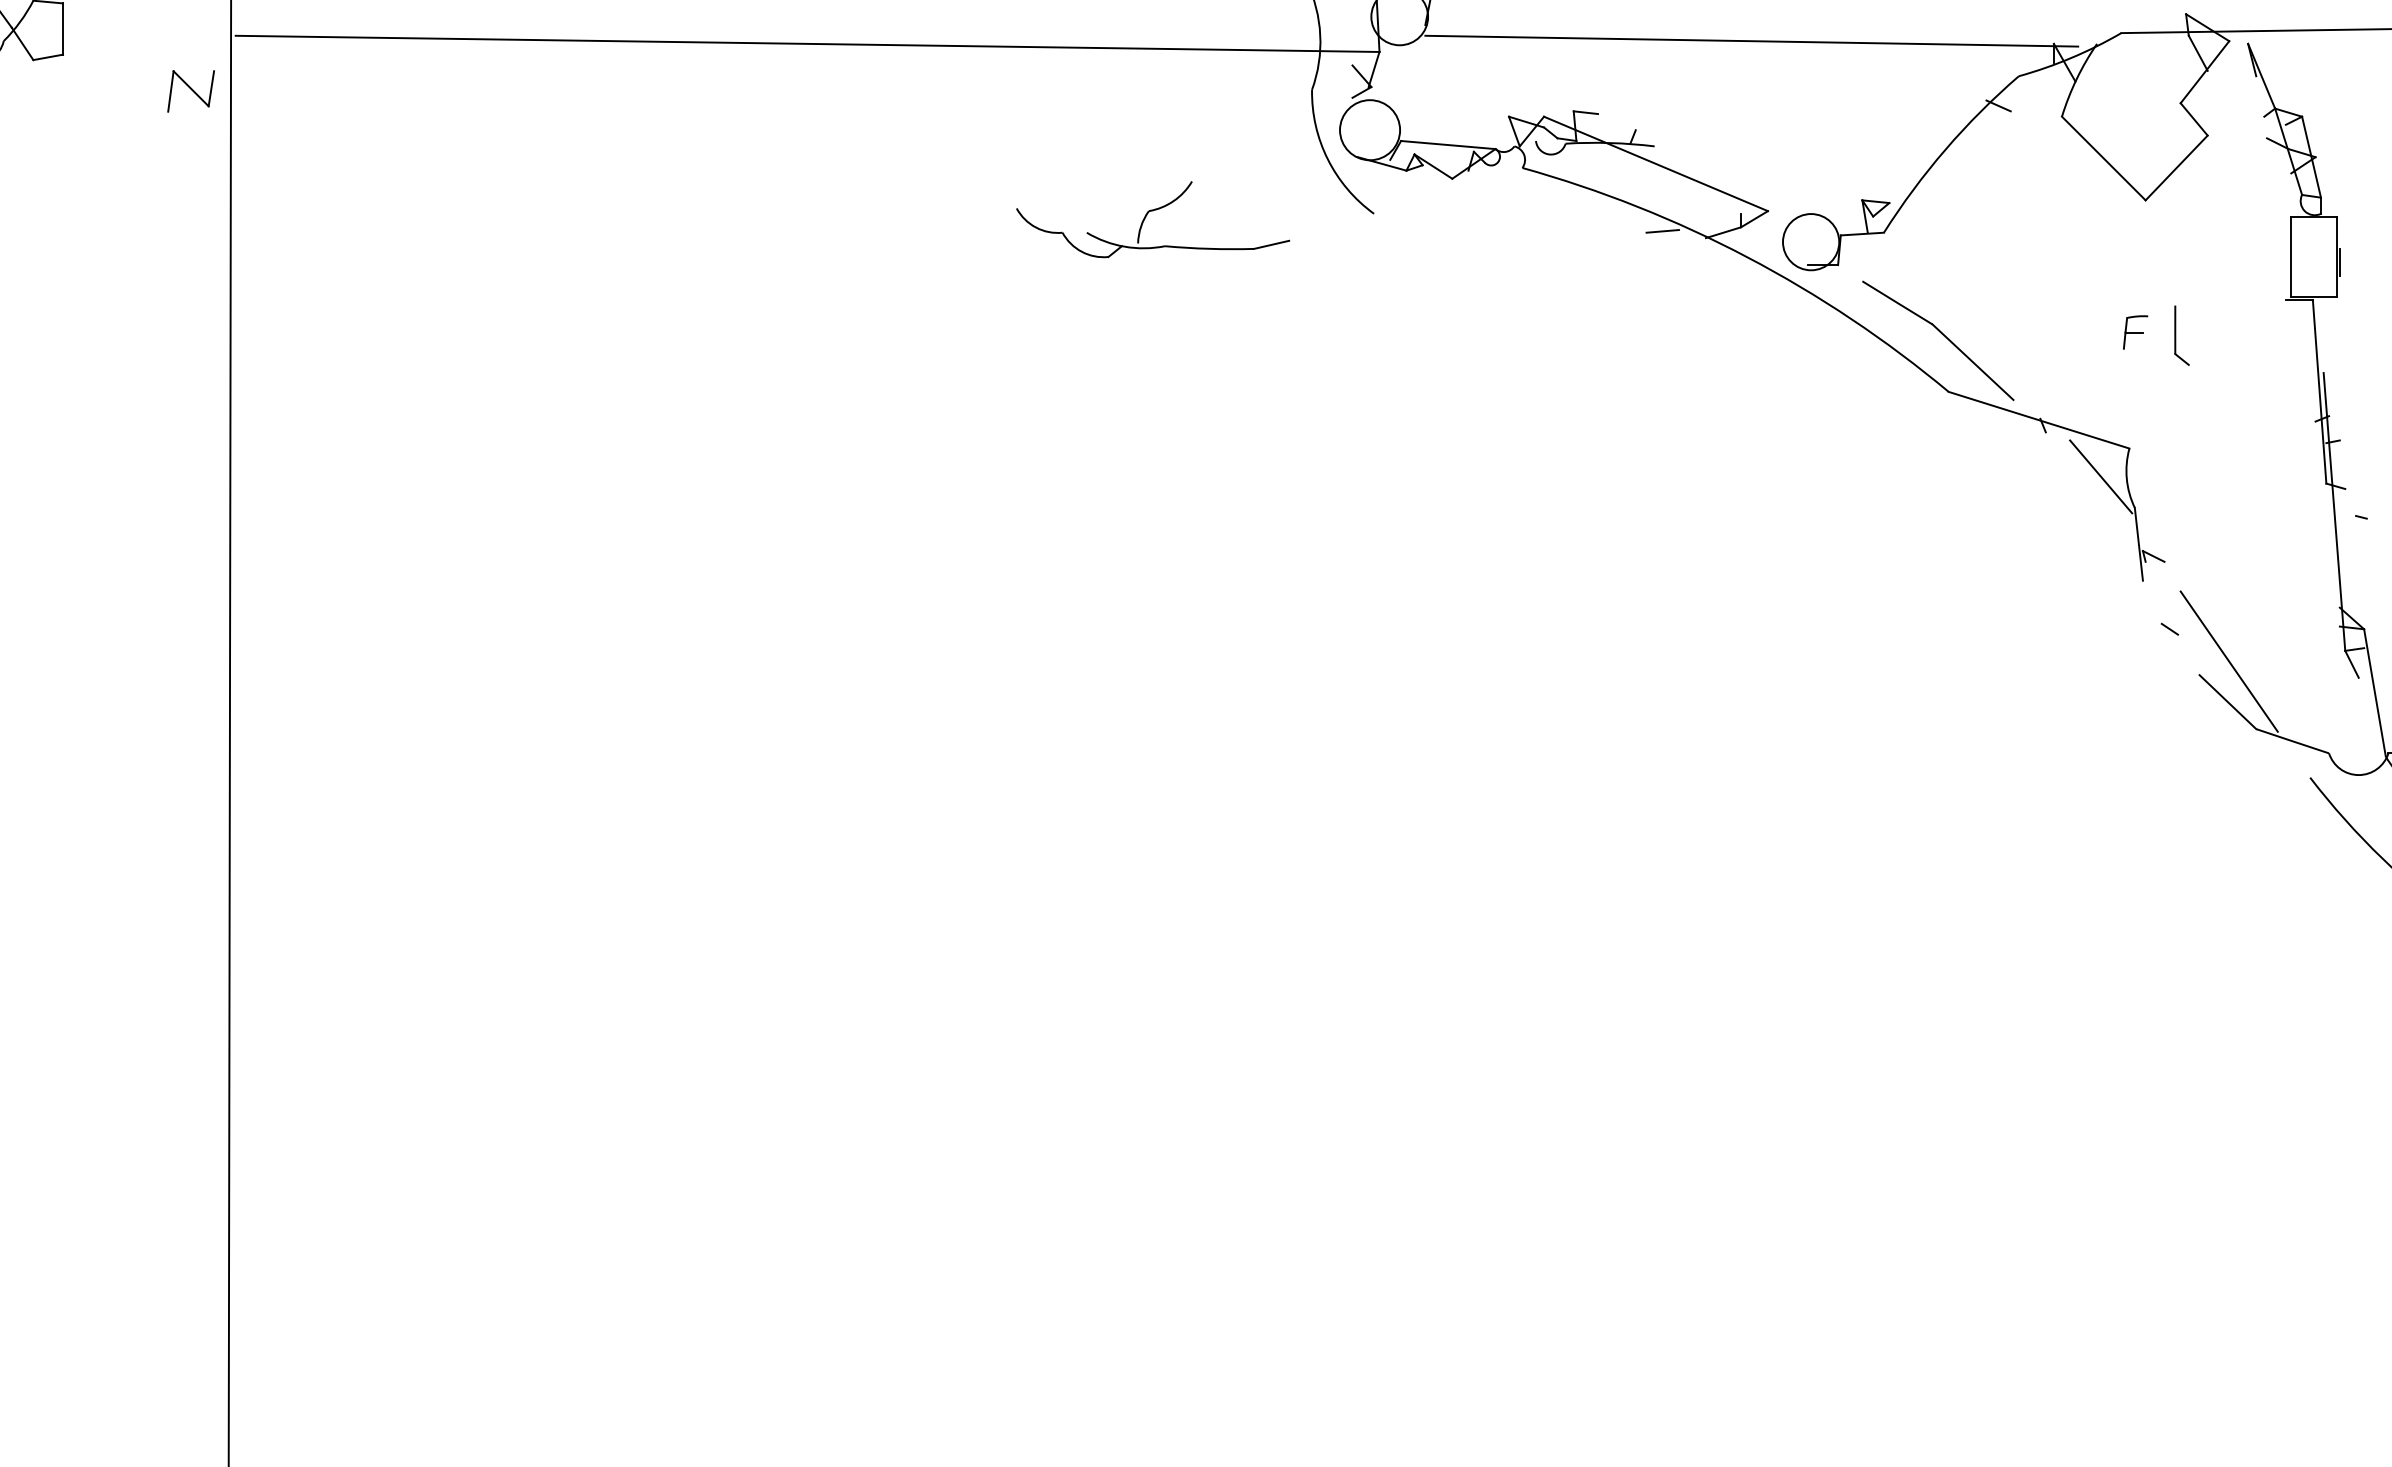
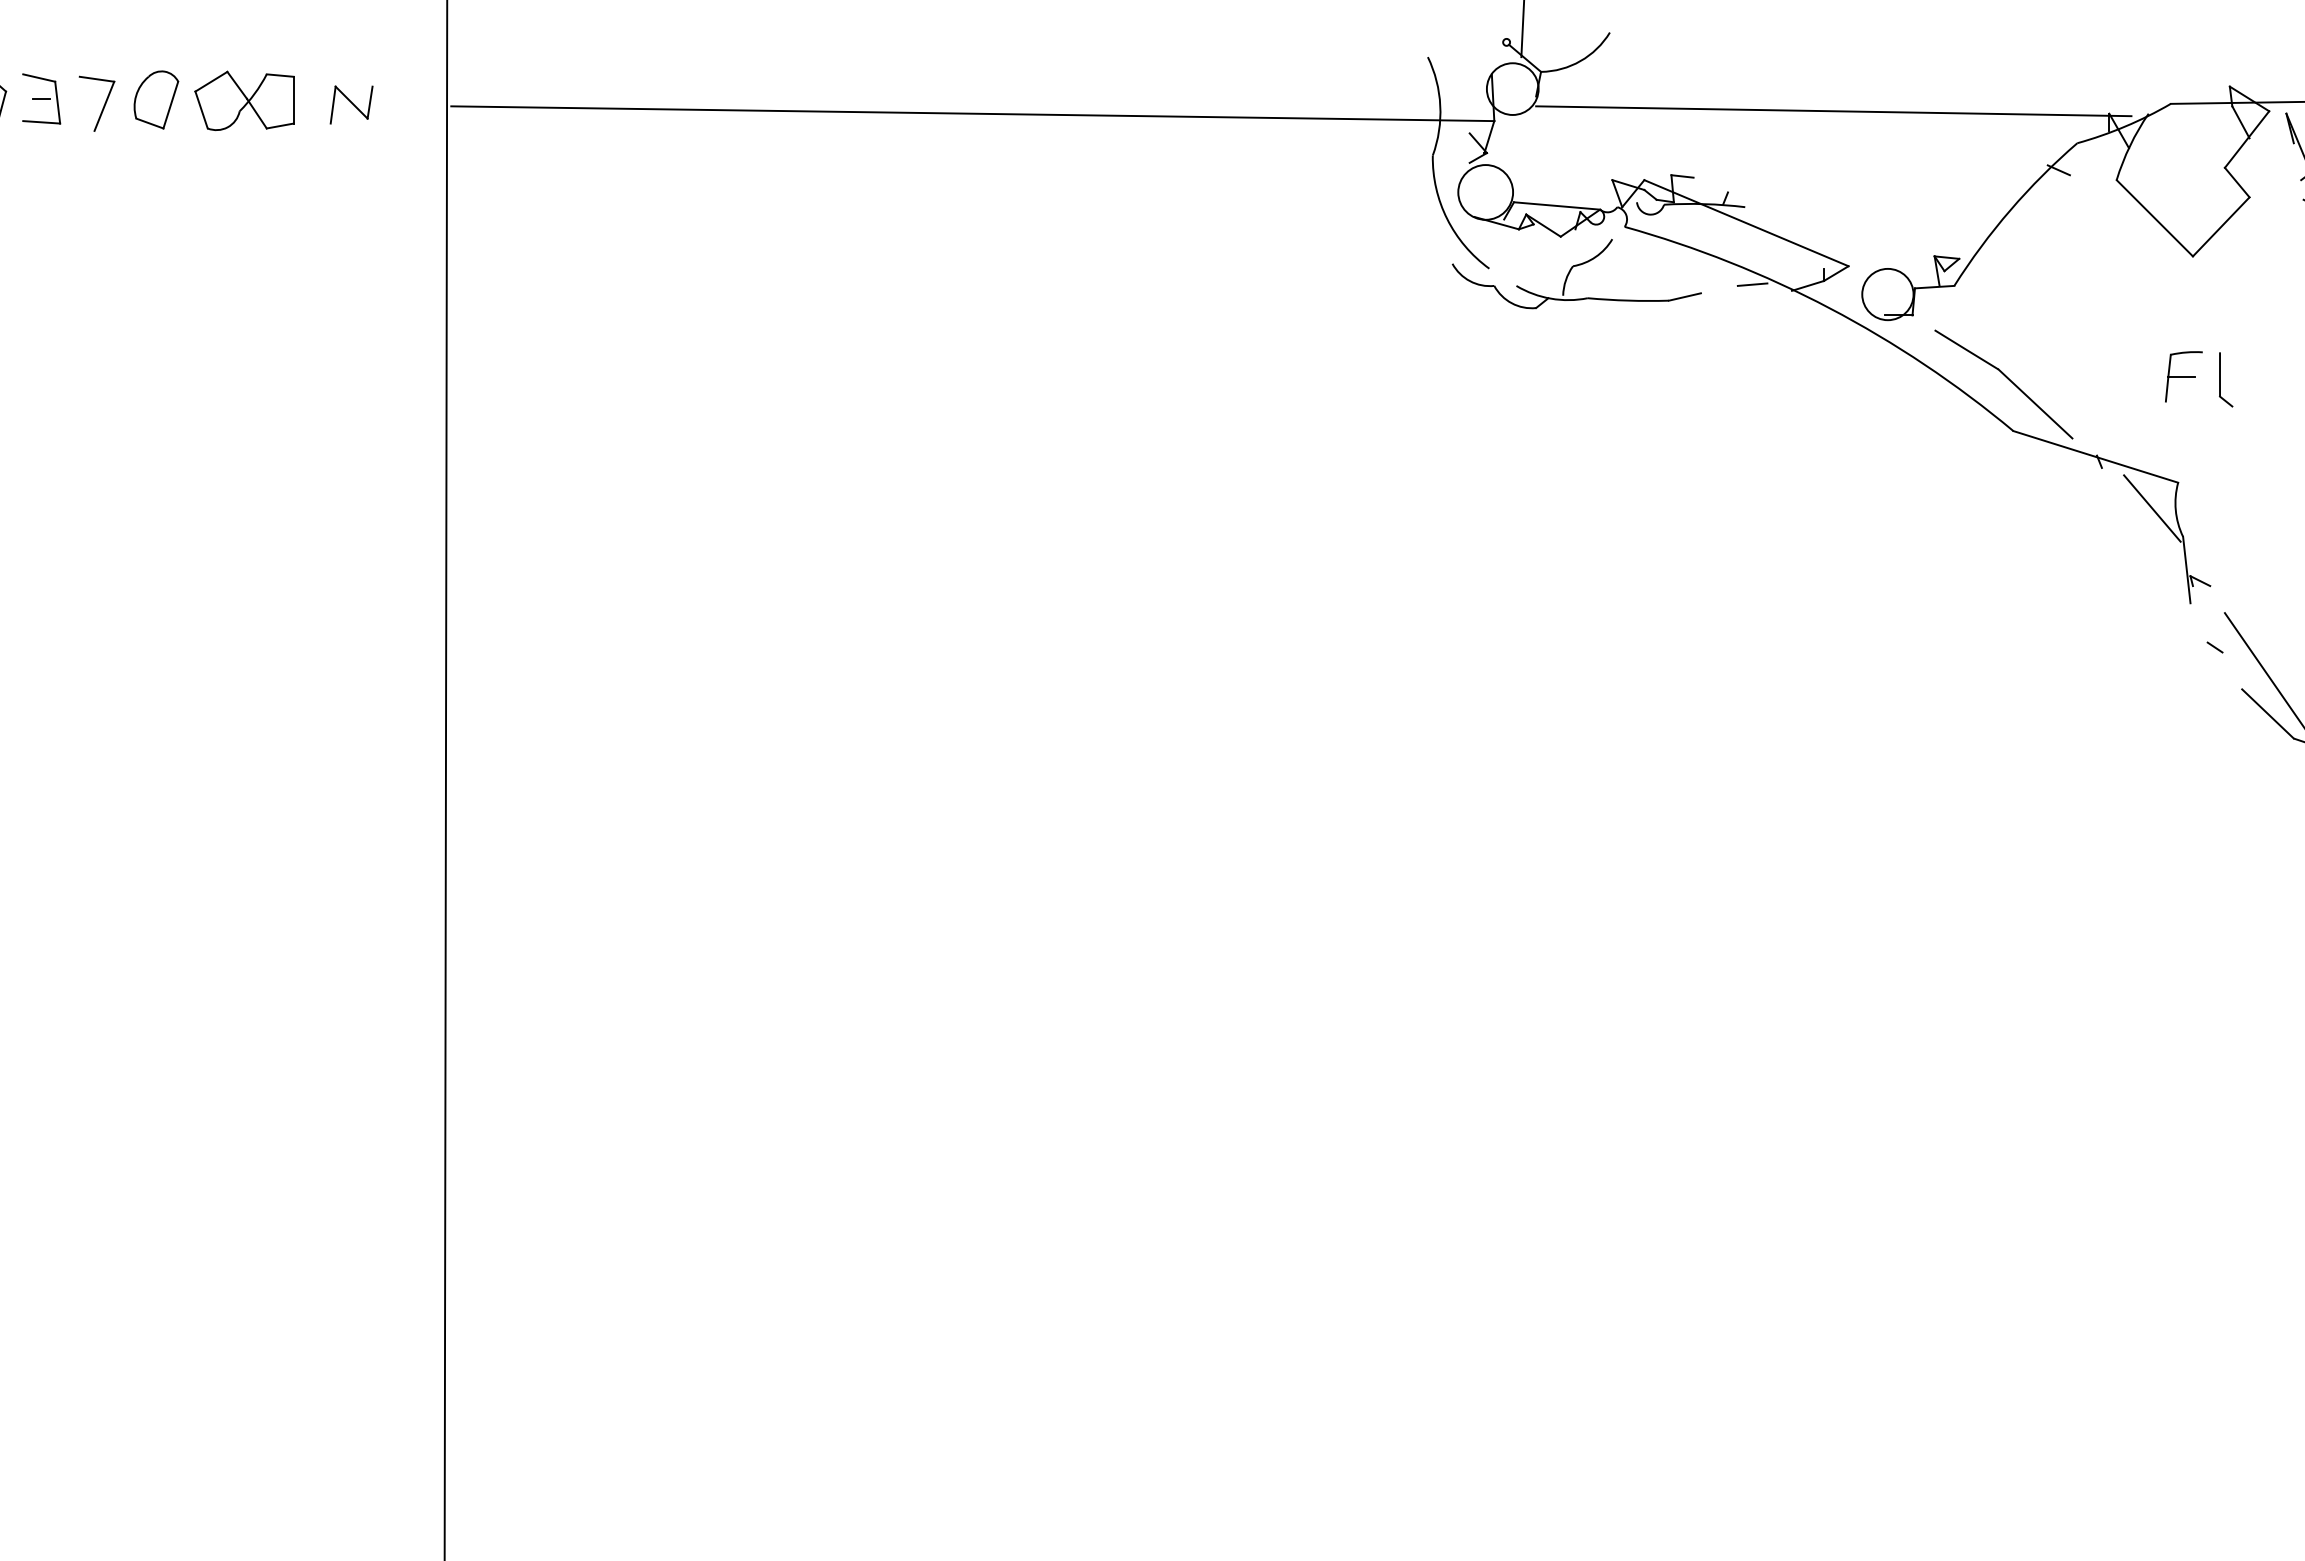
part: (190, 90) -> (351, 104), moved
part: (1146, 218) -> (1570, 272), moved
part: (2135, 332) -> (2183, 376), size x1.67

